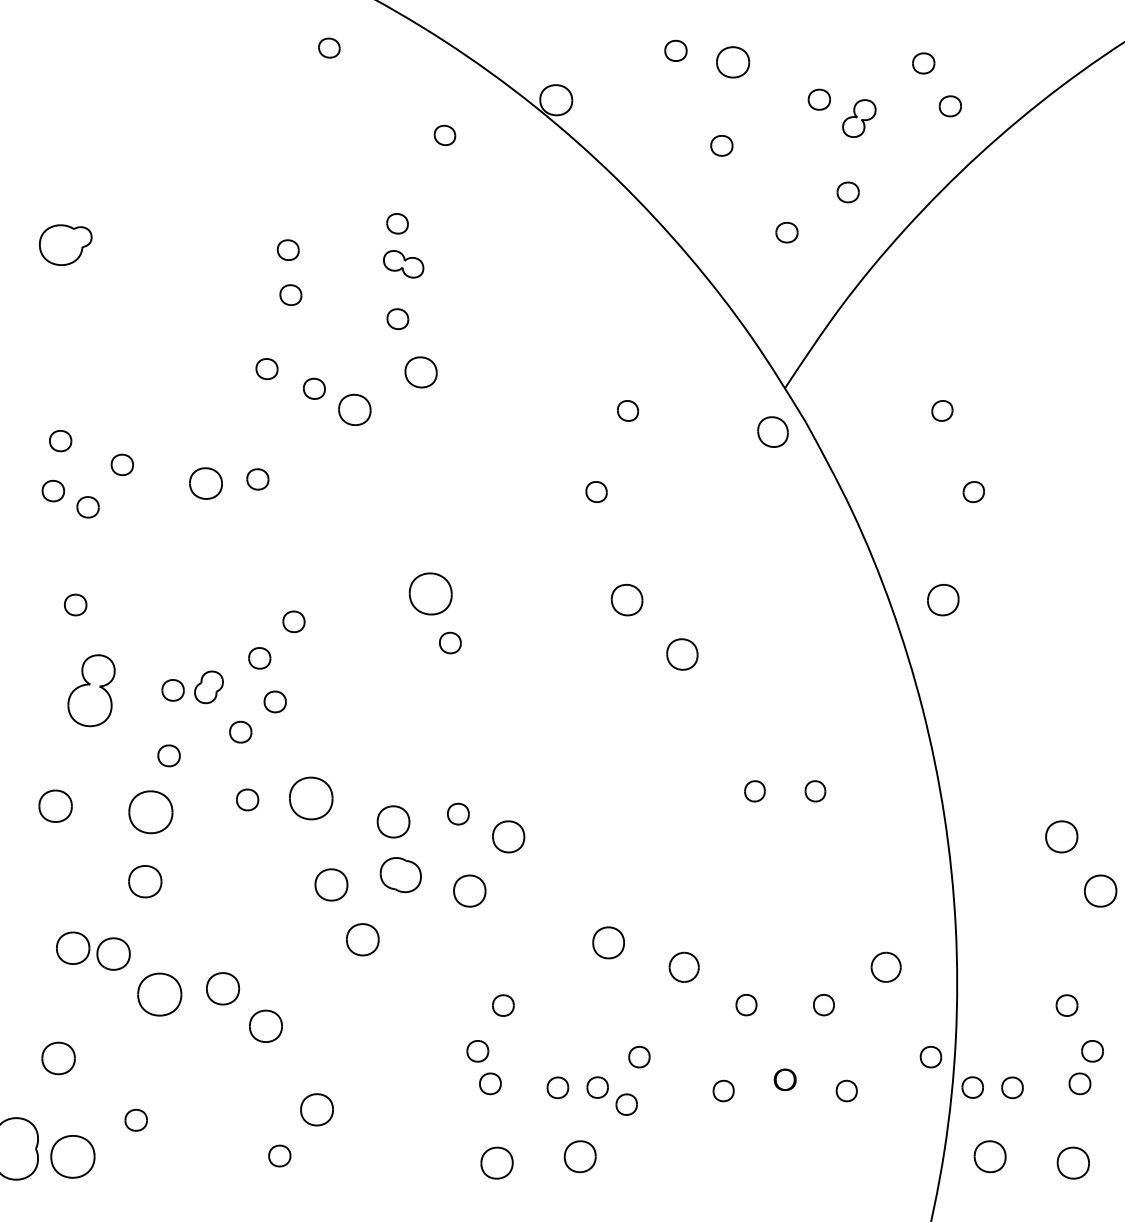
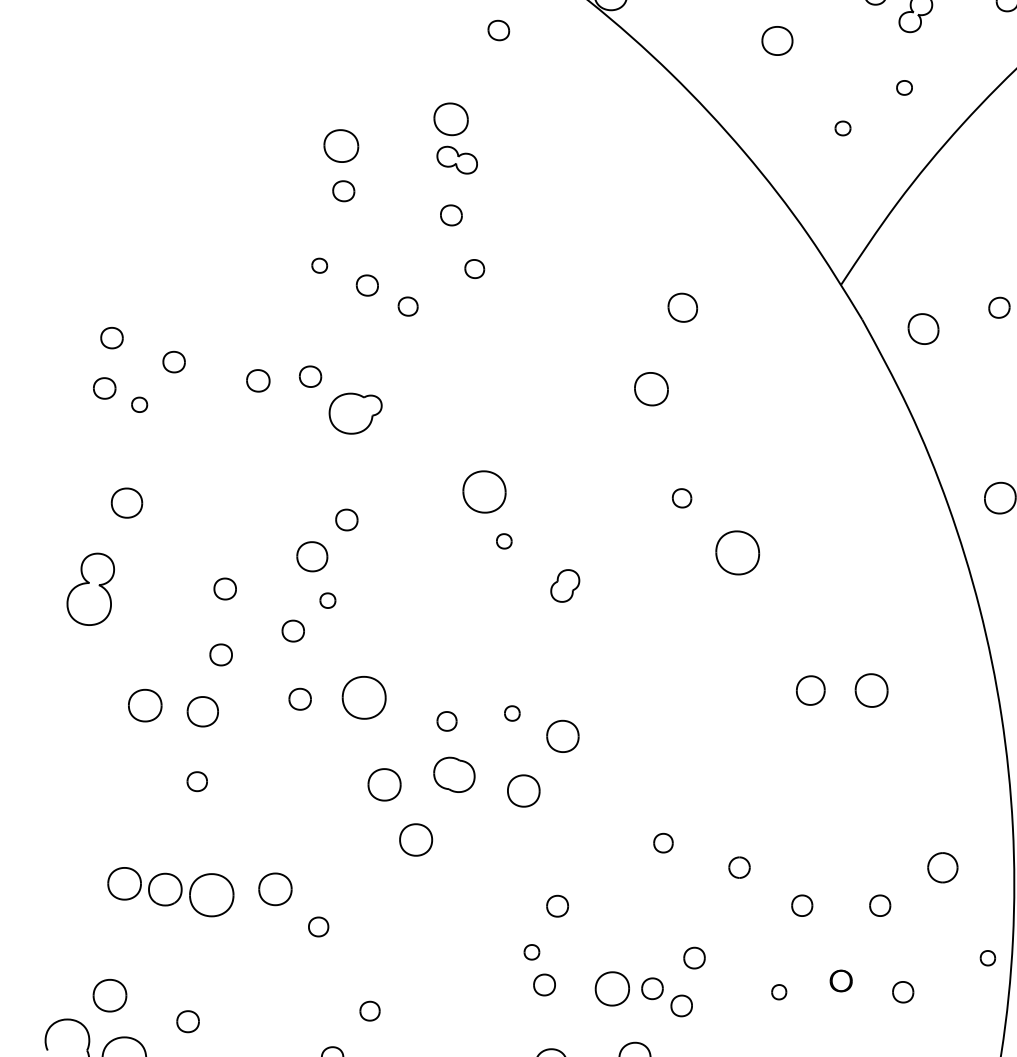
part: (721, 145) -> (777, 40), size x1.4
part: (847, 192) -> (903, 87), size x0.7
part: (397, 223) -> (451, 119), size x1.6
part: (786, 232) -> (842, 128), size x0.7
part: (65, 244) -> (355, 413), moved
part: (287, 249) -> (340, 145), size x1.6
part: (266, 369) -> (319, 266), size x0.7
part: (420, 372) -> (474, 269), size x0.6
part: (354, 409) -> (407, 306), size x0.6
part: (628, 410) -> (683, 307), size x1.4
part: (772, 431) -> (923, 328), moved
part: (205, 483) -> (257, 380), size x0.7
part: (596, 492) -> (651, 389), size x1.6
part: (87, 507) -> (139, 404), size x0.7
part: (626, 600) -> (681, 498), size x0.6
part: (75, 604) -> (126, 502), size x1.4
part: (450, 642) -> (504, 540), size x0.7
part: (682, 654) -> (737, 552), size x1.4
part: (259, 658) -> (312, 556), size x1.4
part: (208, 687) -> (564, 586), moved
part: (91, 690) -> (90, 589), moved
part: (274, 701) -> (327, 600), size x0.7
part: (754, 791) -> (810, 690), size x1.4
part: (815, 791) -> (871, 690), size x1.6
part: (55, 805) -> (145, 704), moved
part: (150, 812) -> (202, 711), size x0.7
part: (458, 813) -> (512, 712), size x0.7
part: (393, 821) -> (447, 720), size x0.6
part: (145, 881) -> (197, 781), size x0.6
part: (608, 942) -> (663, 842), size x0.6
part: (93, 950) -> (145, 886), moved
part: (683, 966) -> (738, 866), size x0.7
part: (265, 1025) -> (318, 926), size x0.6
part: (477, 1051) -> (531, 952), size x0.7
part: (930, 1057) -> (987, 958), size x0.7
part: (58, 1058) -> (109, 995), moved
part: (557, 1087) -> (612, 988), size x1.6
part: (723, 1090) -> (779, 991), size x0.7
part: (316, 1109) -> (369, 1010), size x0.6

